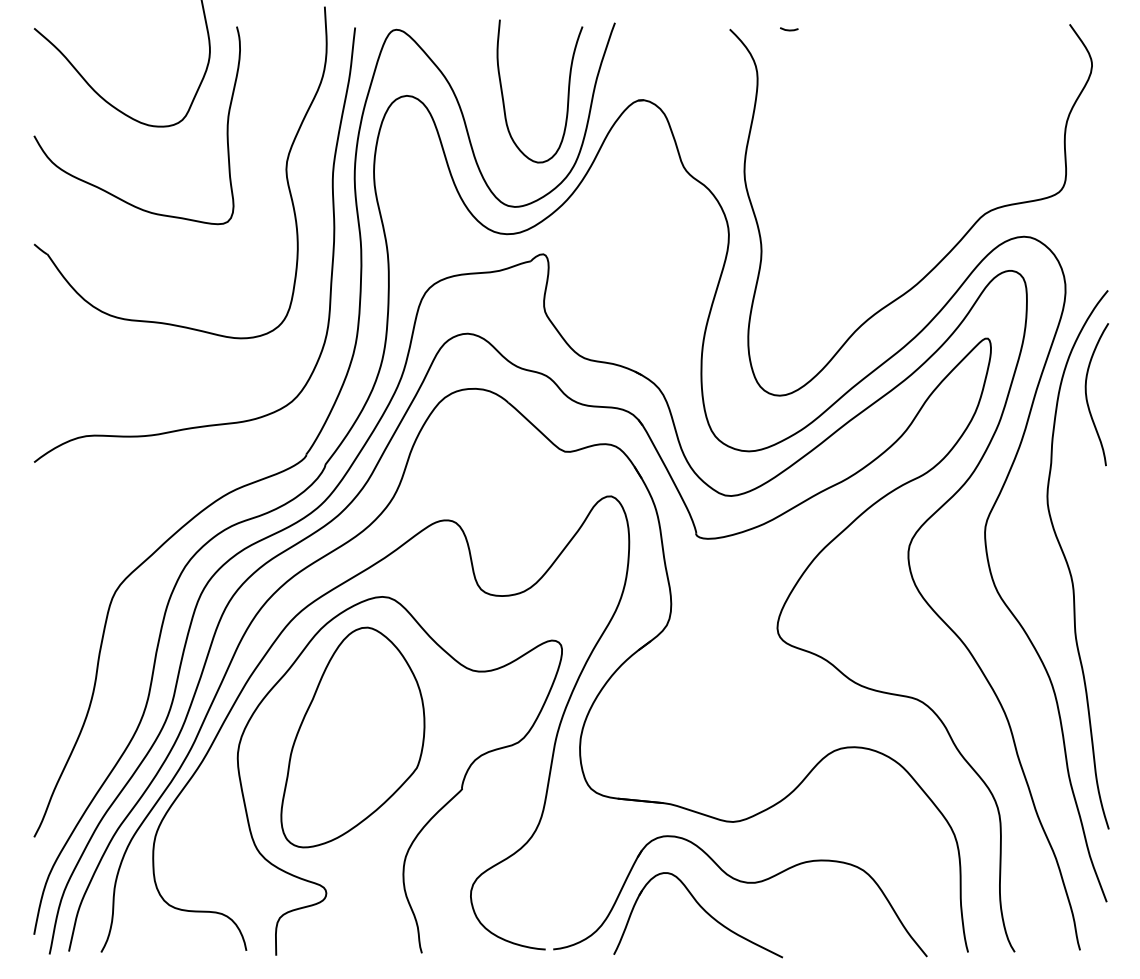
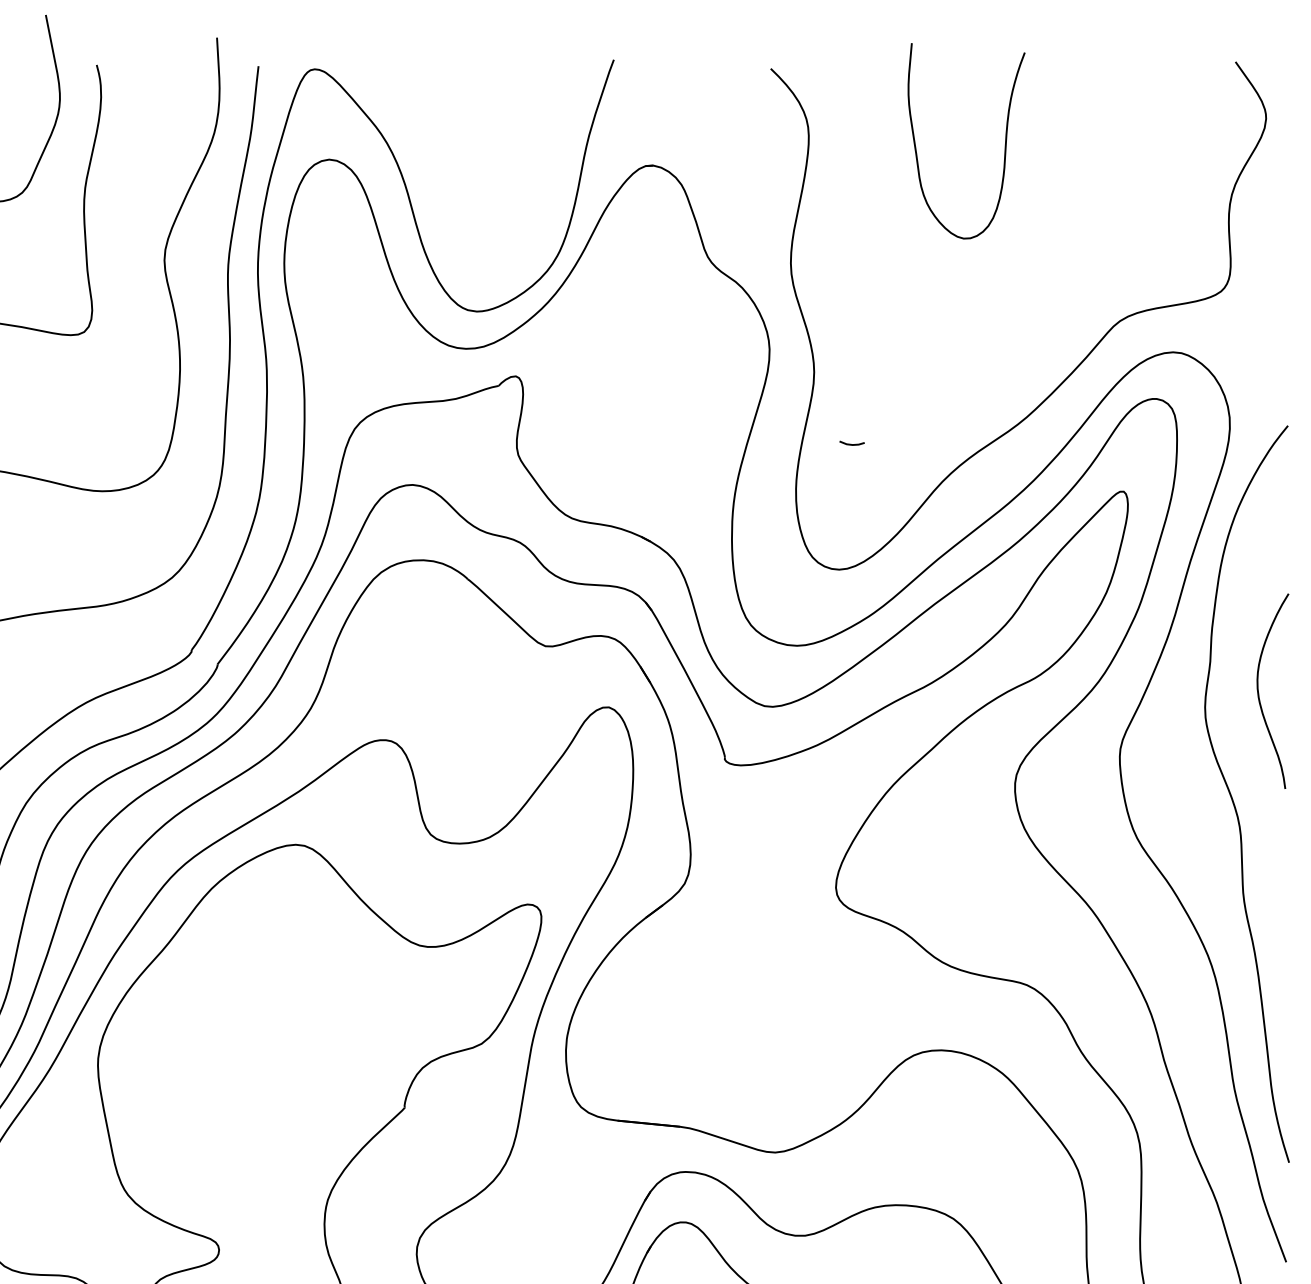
line: (789, 29) -> (852, 443), moved
curve: (567, 92) -> (1004, 142), moved
curve: (1087, 395) -> (1259, 692), moved
part: (352, 737) -> (254, 1037), removed

